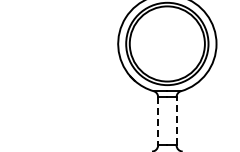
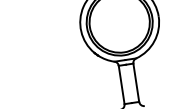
line: (176, 120) -> (136, 82), dashed -> solid
line: (158, 121) -> (121, 85), dashed -> solid

